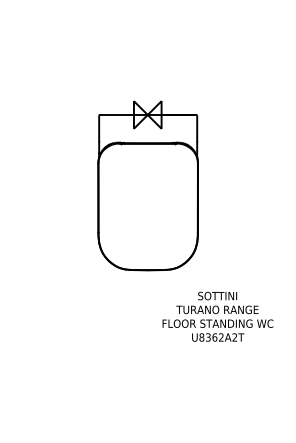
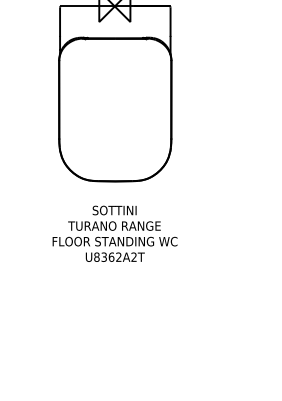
text: (217, 316) -> (114, 233), moved

